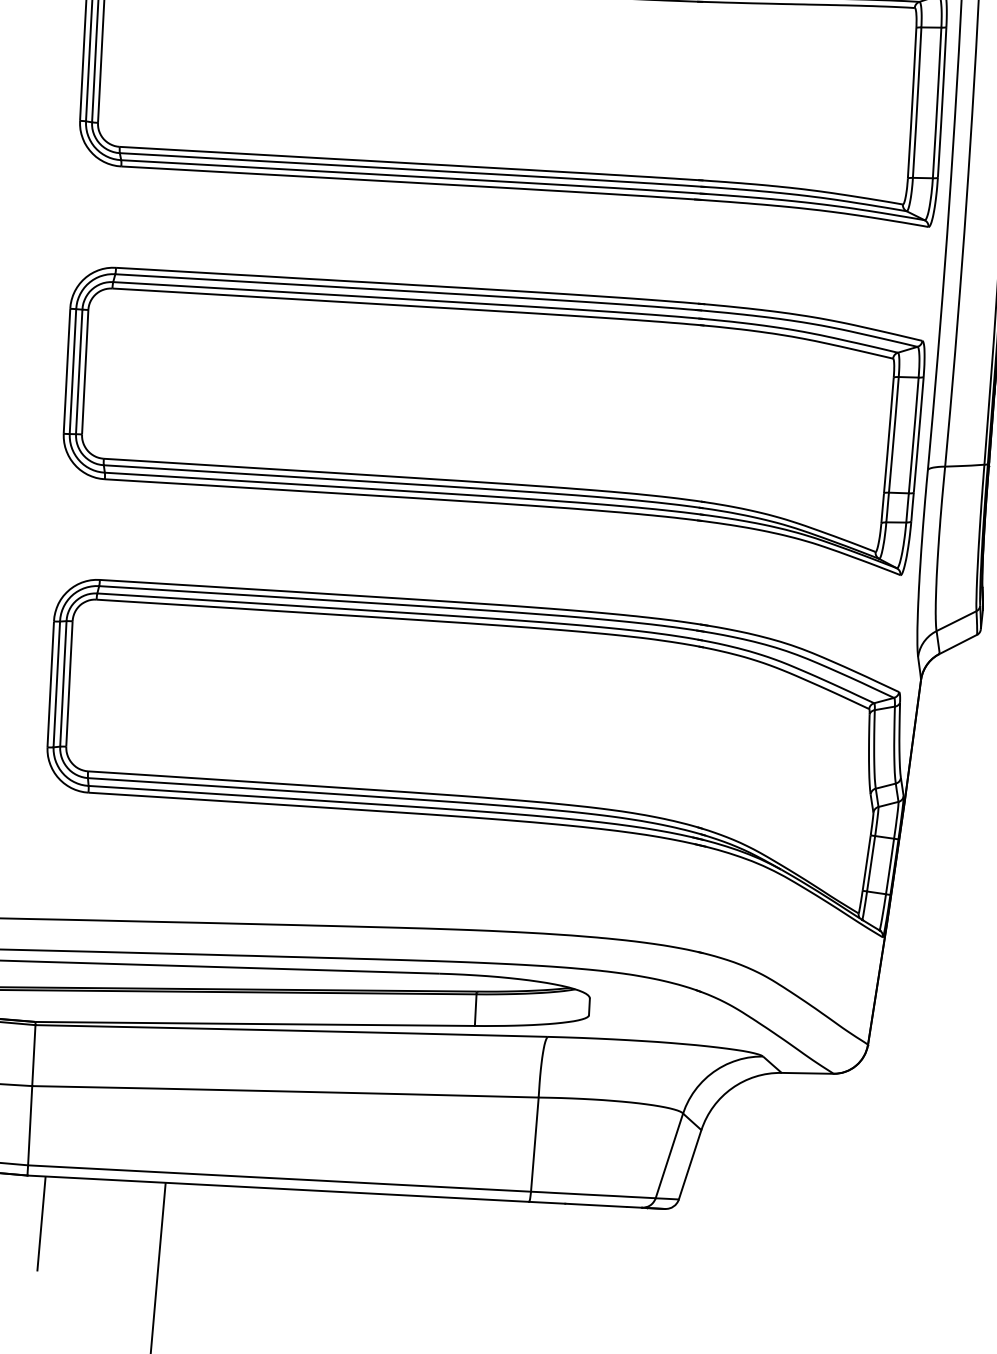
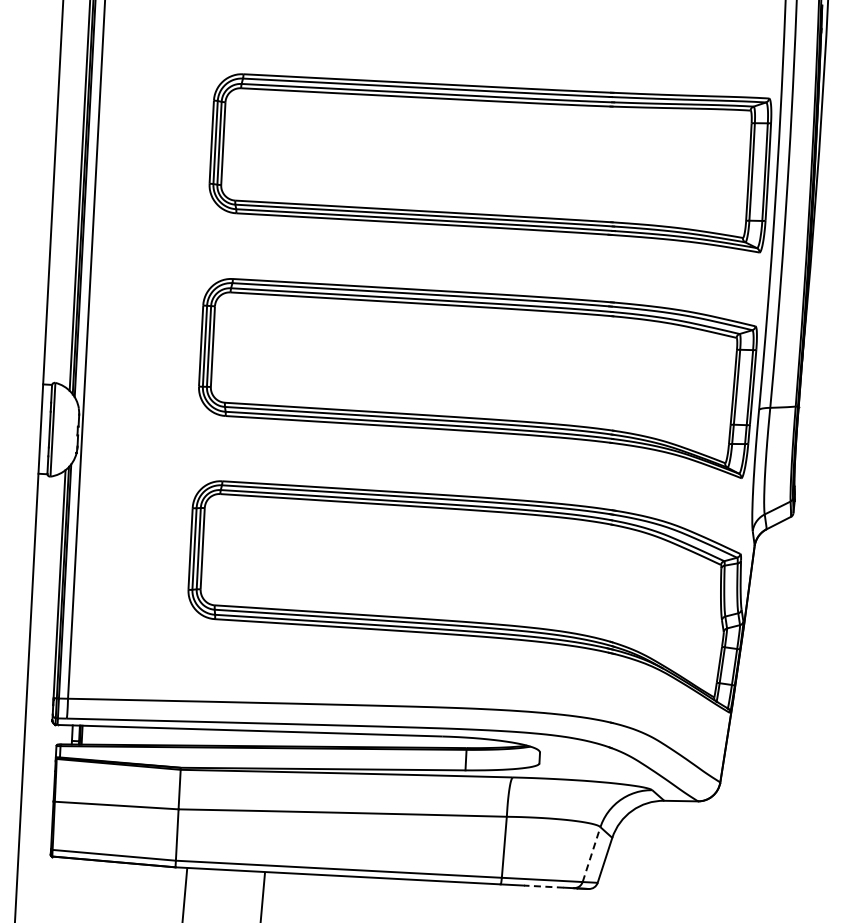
line: (669, 1155) -> (591, 854), solid -> dashed
line: (595, 1205) -> (543, 886), solid -> dashed

